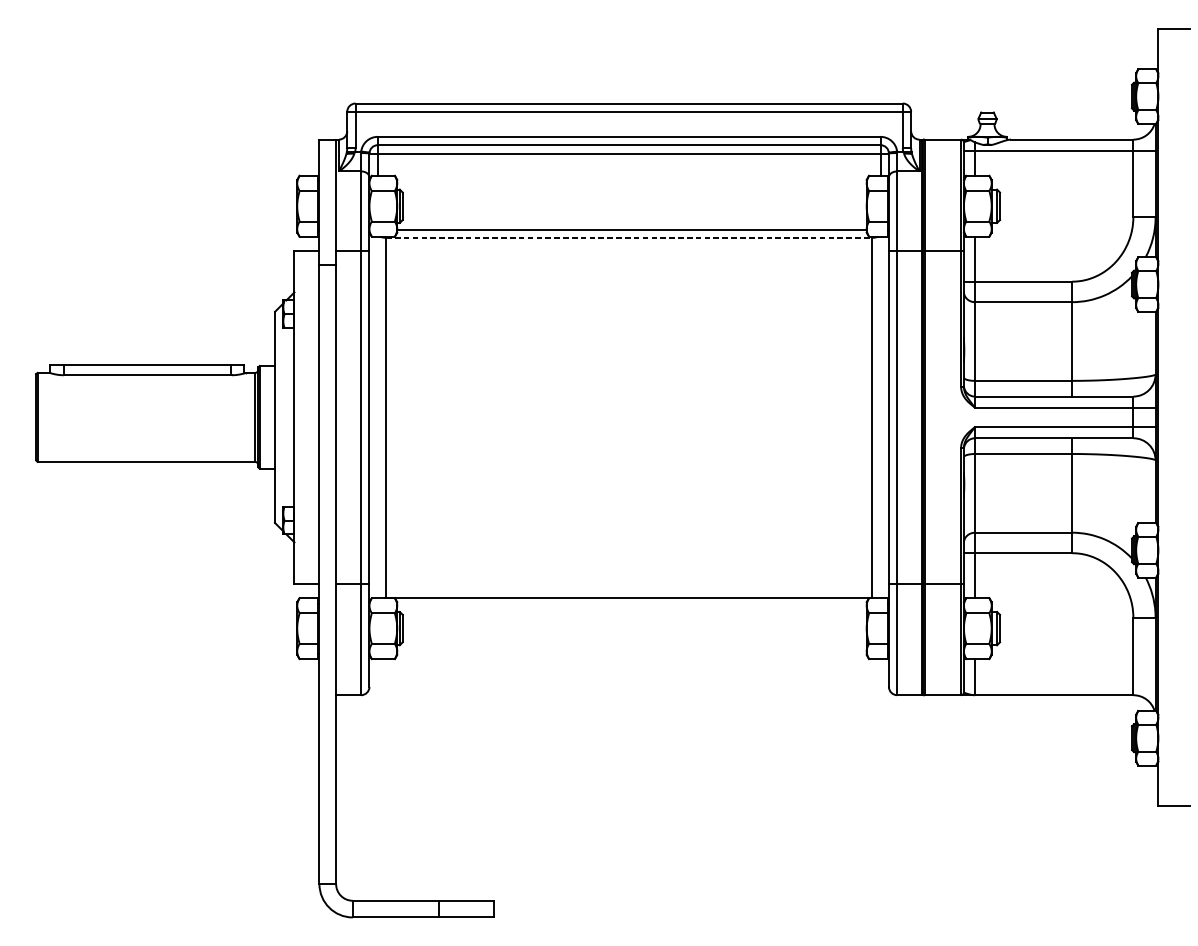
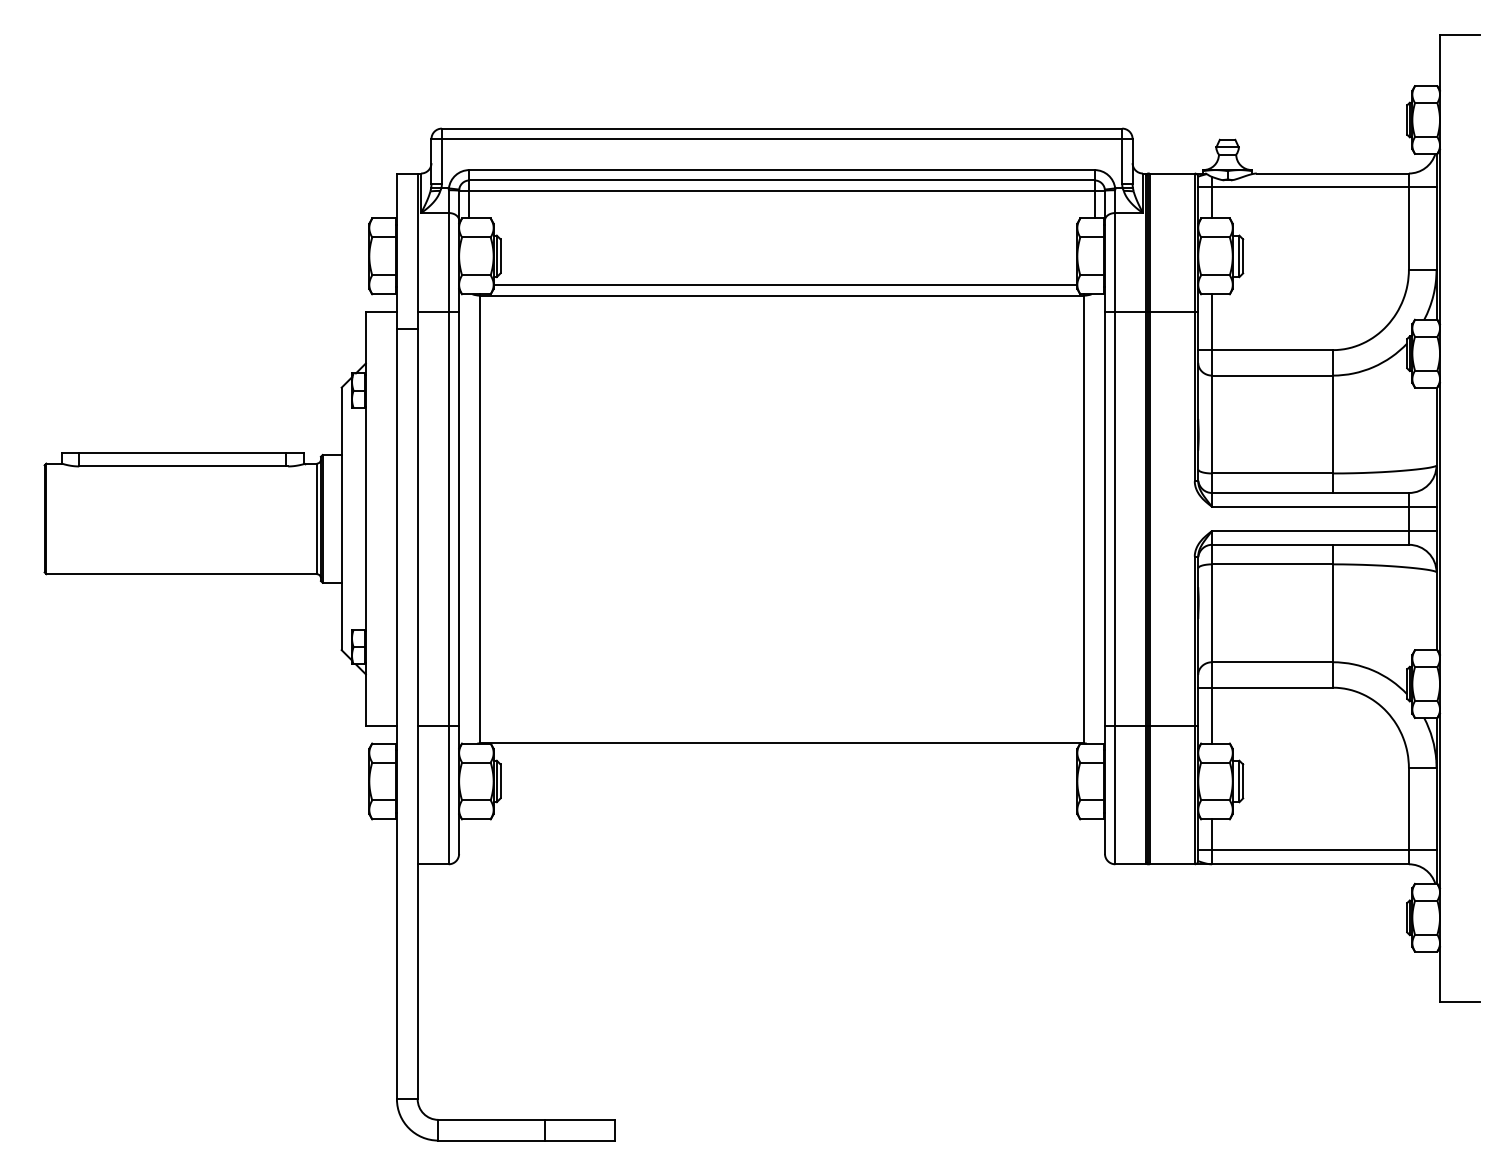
line: (629, 237) -> (782, 295), dashed -> solid
line: (1059, 684) -> (1317, 850), added

